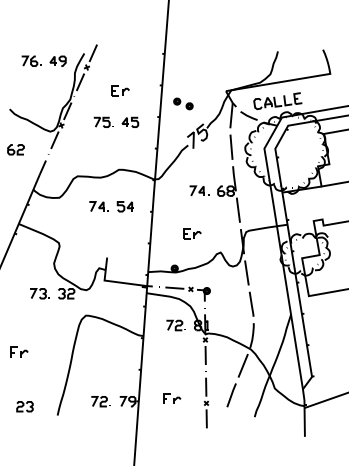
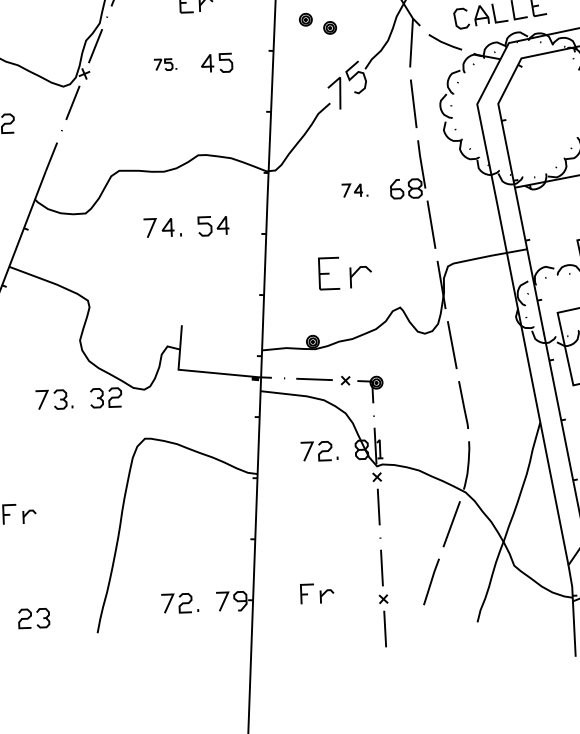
part: (103, 121) -> (165, 63), size x0.6
part: (199, 190) -> (355, 189), size x0.7
part: (192, 233) -> (344, 272), size x1.6

